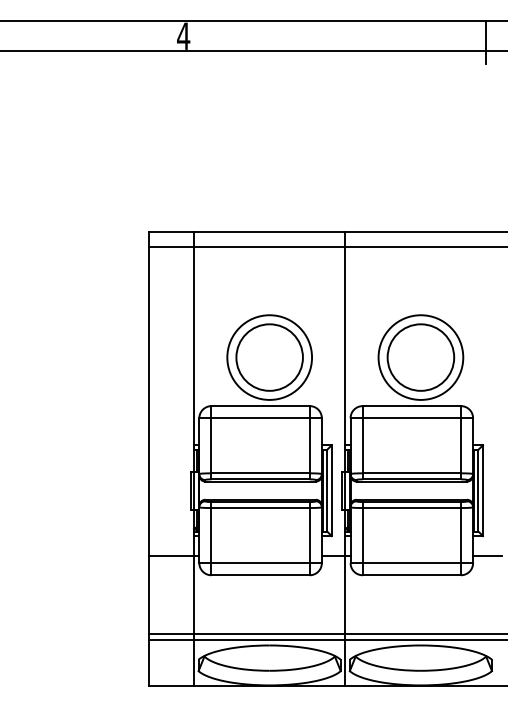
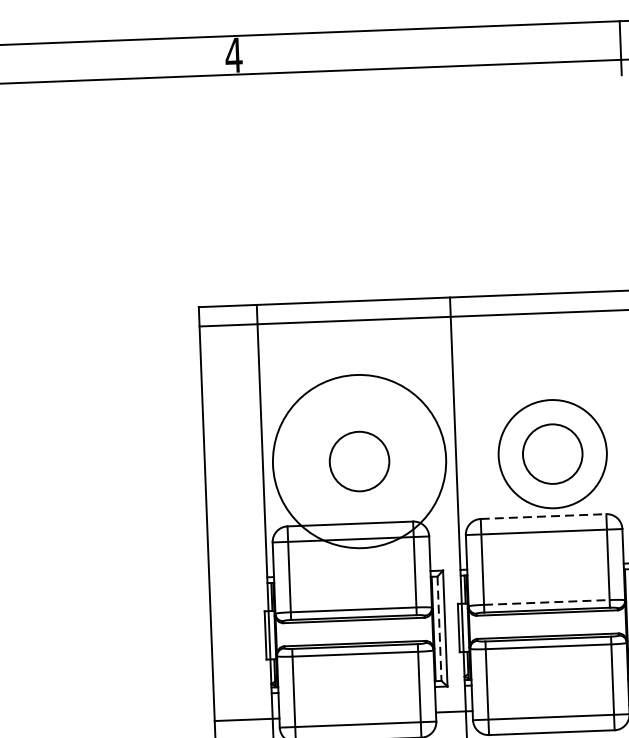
circle: (269, 357) -> (359, 461), size x0.7
circle: (269, 357) -> (359, 461), size x1.6
circle: (420, 357) -> (552, 454), size x0.7
line: (412, 406) -> (544, 517), solid -> dashed
line: (412, 473) -> (547, 602), solid -> dashed
line: (327, 490) -> (439, 628), solid -> dashed

